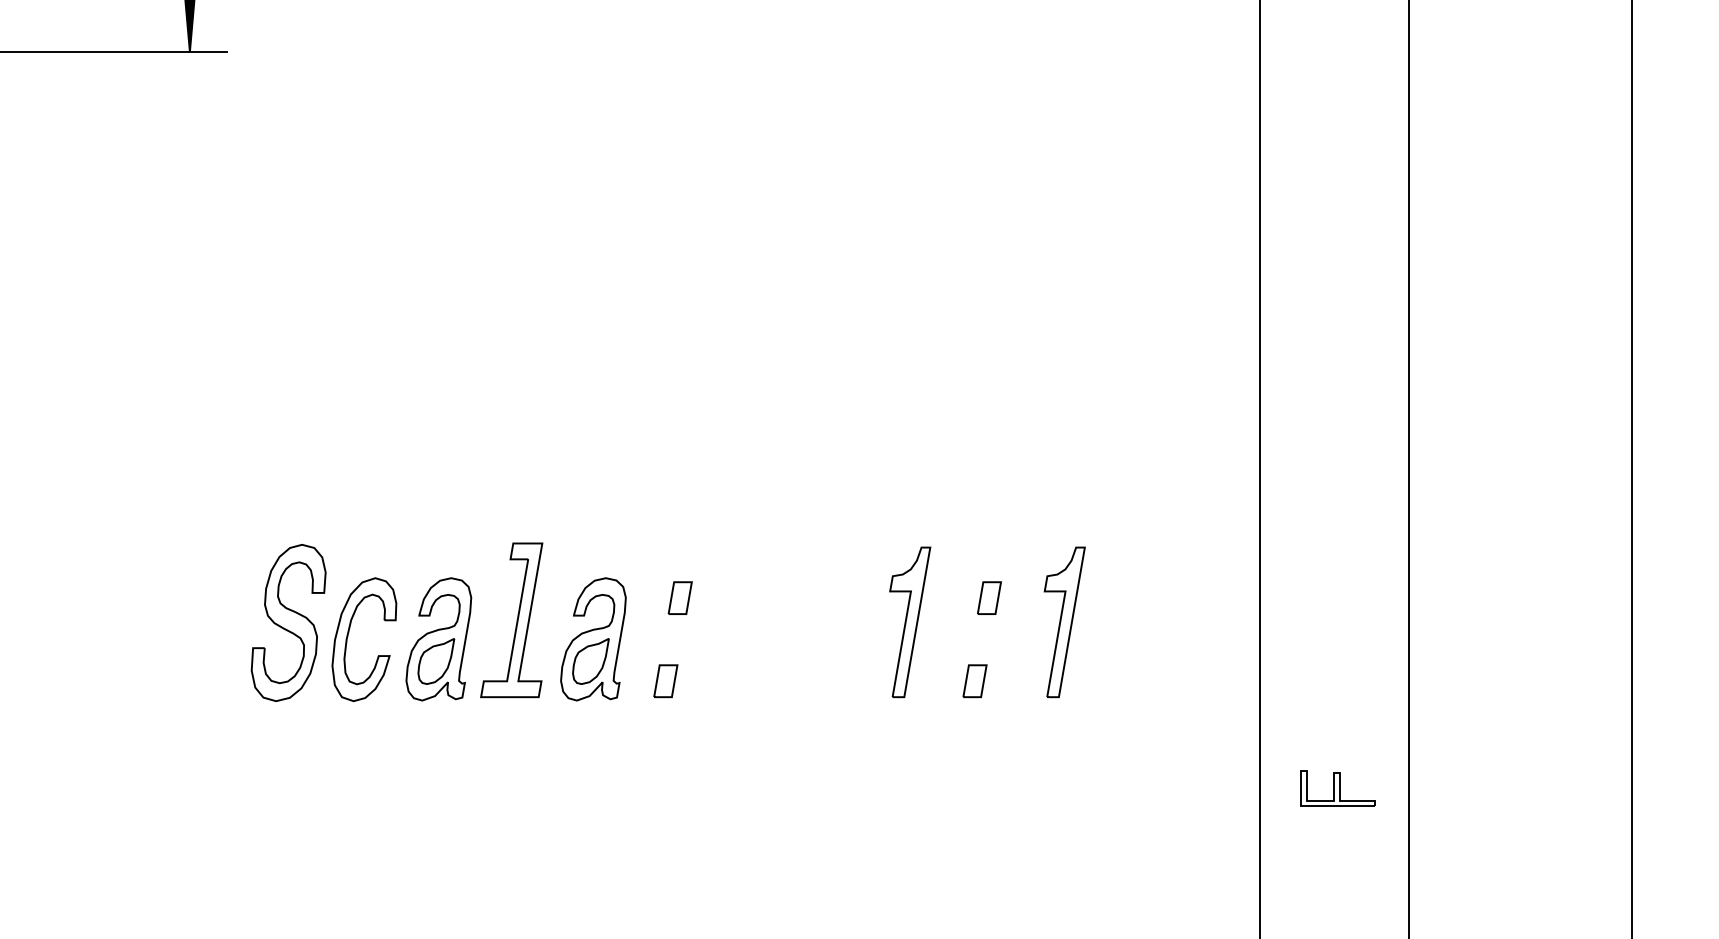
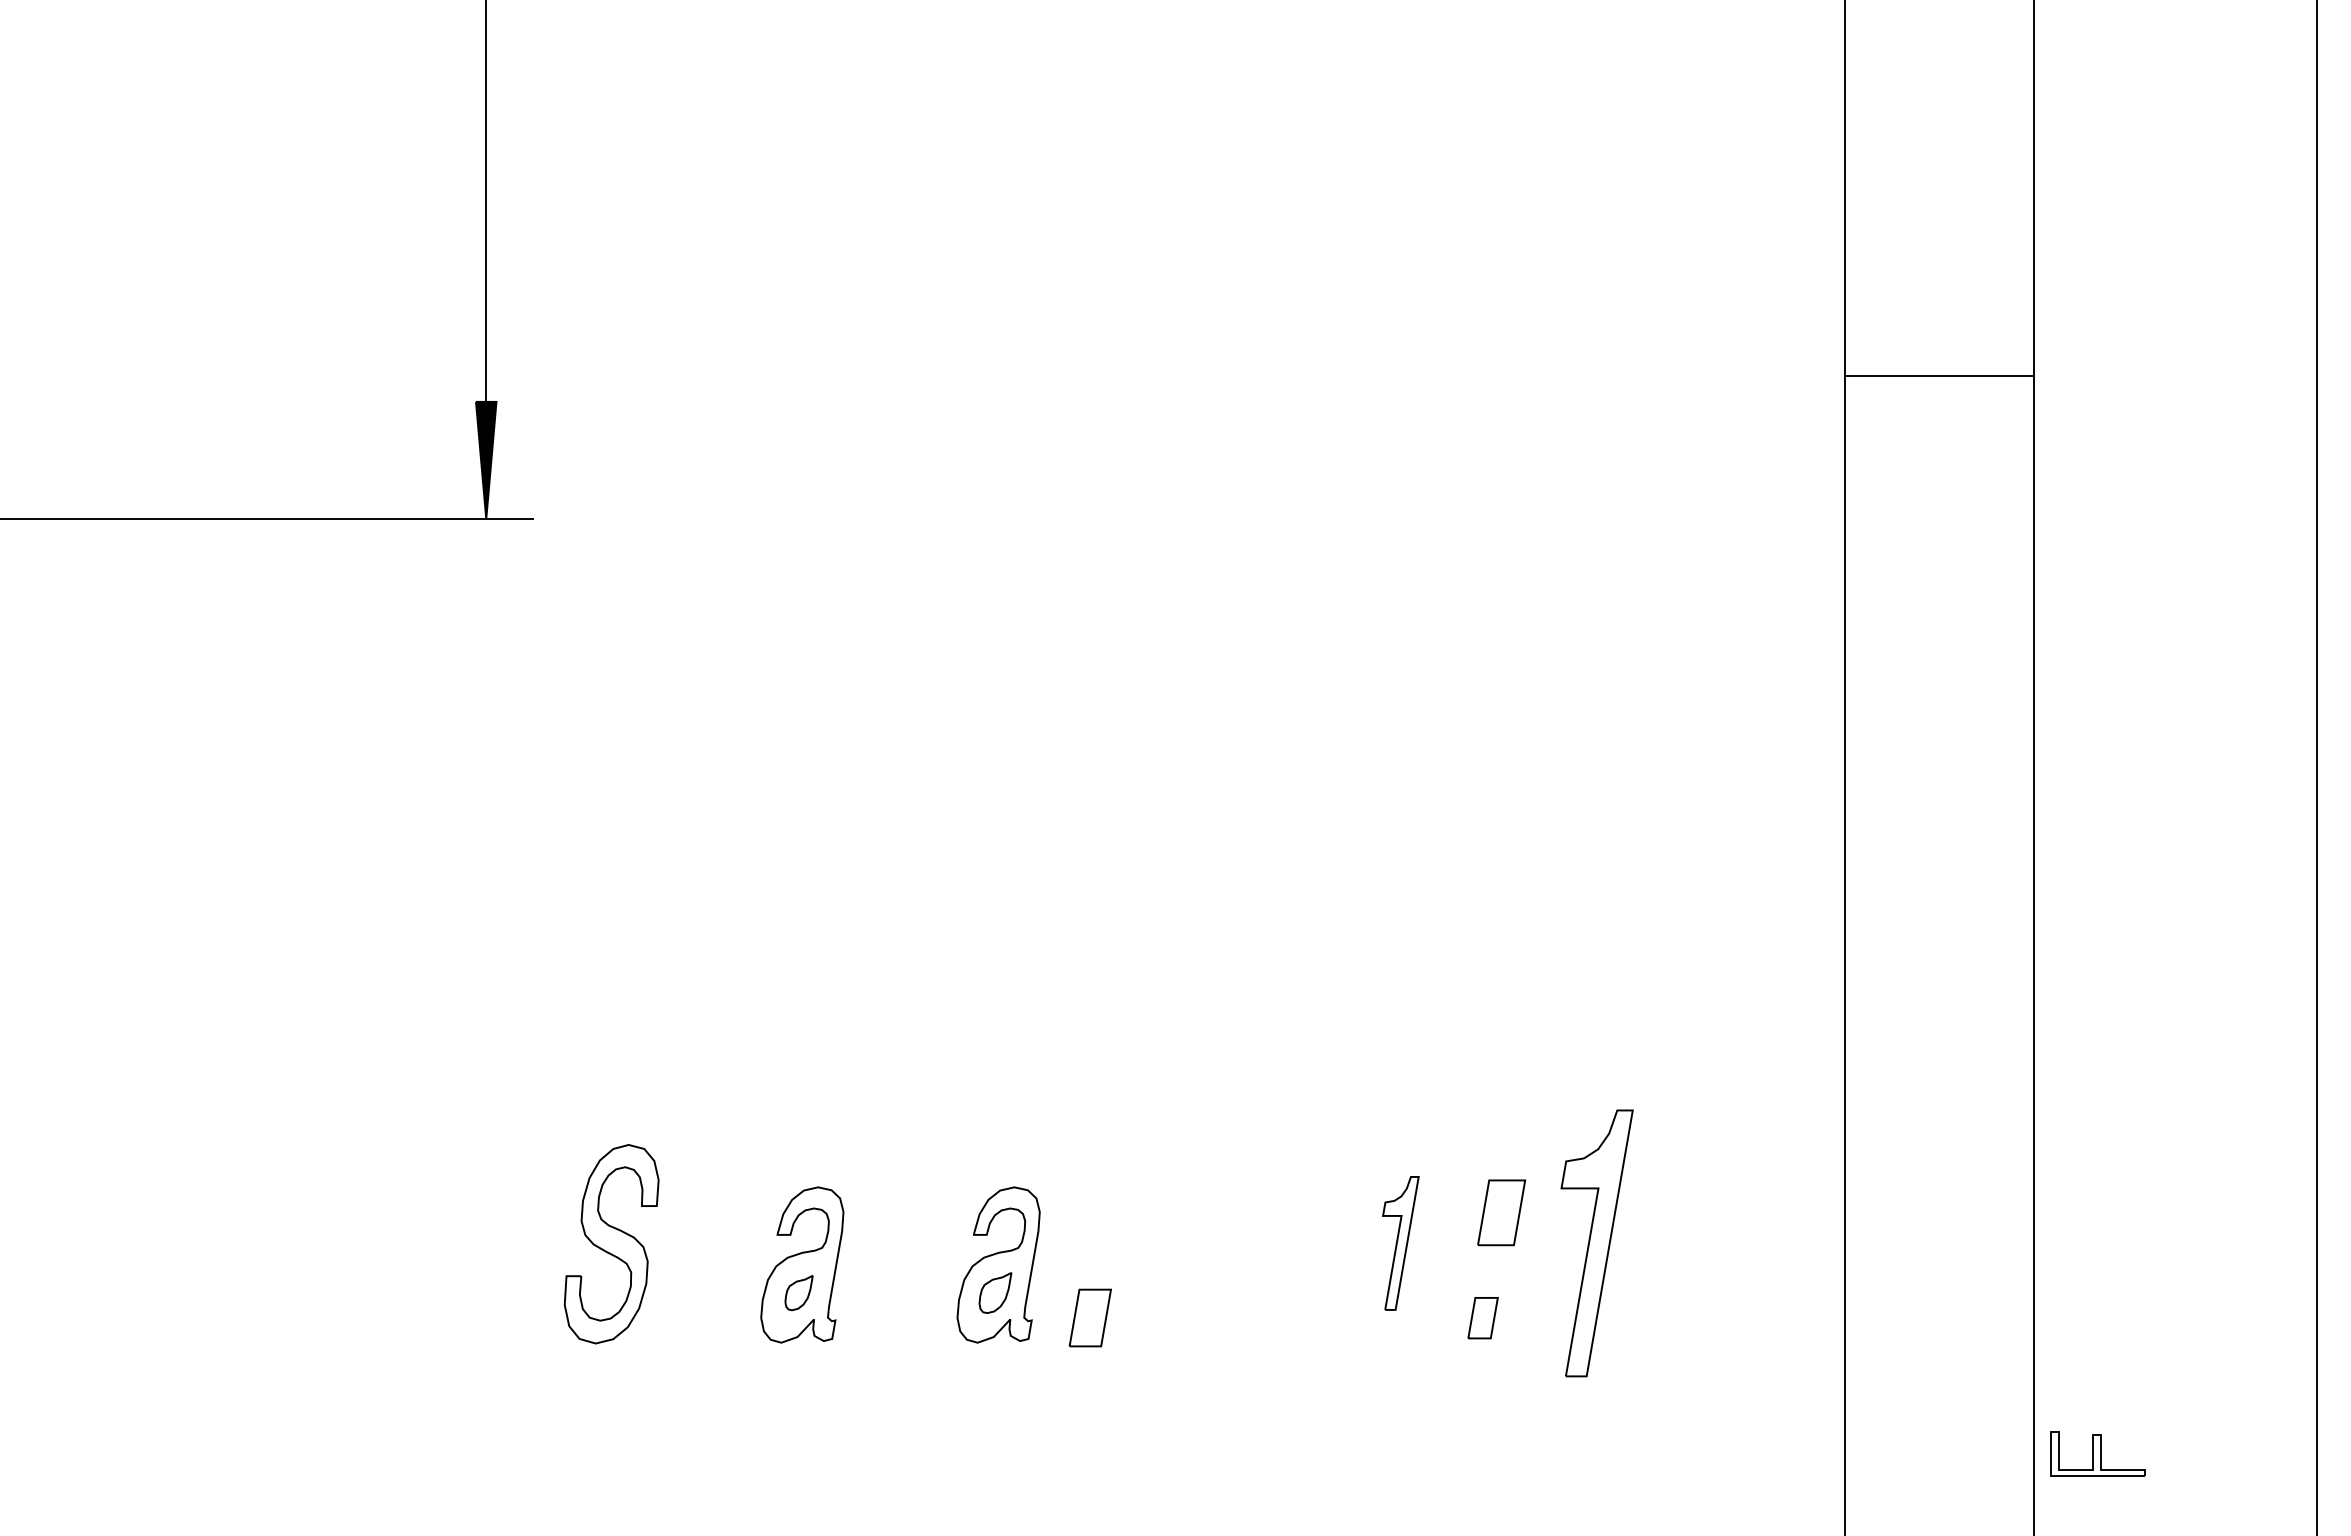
part: (679, 598) -> (1108, 1212), removed
part: (988, 598) -> (1500, 1212), size x1.6
part: (516, 620) -> (901, 1240), removed
part: (909, 622) -> (1400, 1243), size x0.7
part: (1064, 622) -> (1596, 1243), size x1.4
part: (348, 635) -> (687, 1260), removed
part: (435, 661) -> (798, 1292), size x0.6
part: (590, 661) -> (995, 1292), size x0.7
part: (665, 681) -> (1090, 1318), size x1.4
part: (1337, 787) -> (2097, 1453), moved

